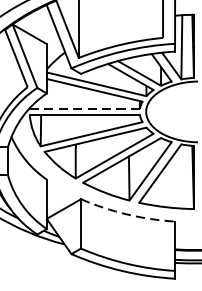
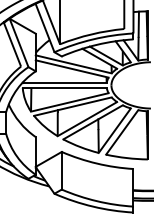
line: (84, 109) -> (64, 83), dashed -> solid
arc: (126, 214) -> (96, 163), dashed -> solid

